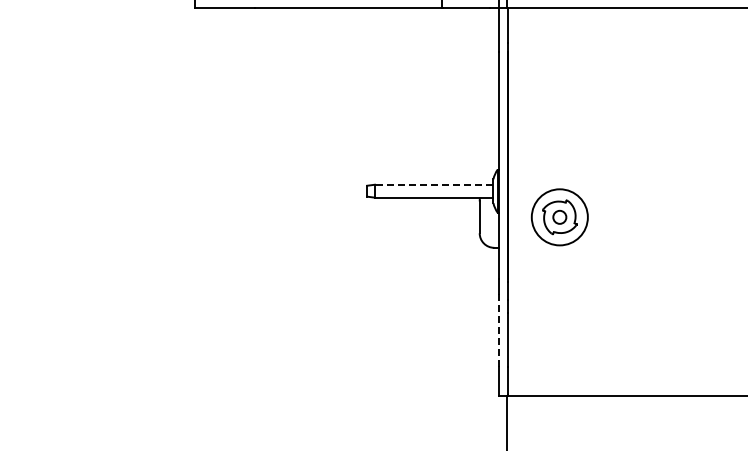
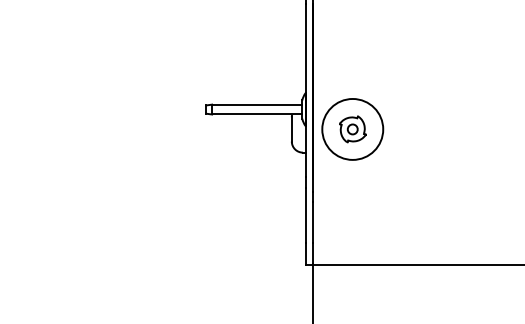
line: (433, 184) -> (256, 104), dashed -> solid
circle: (559, 217) -> (352, 129), size x1.43
line: (498, 330) -> (306, 215), dashed -> solid

